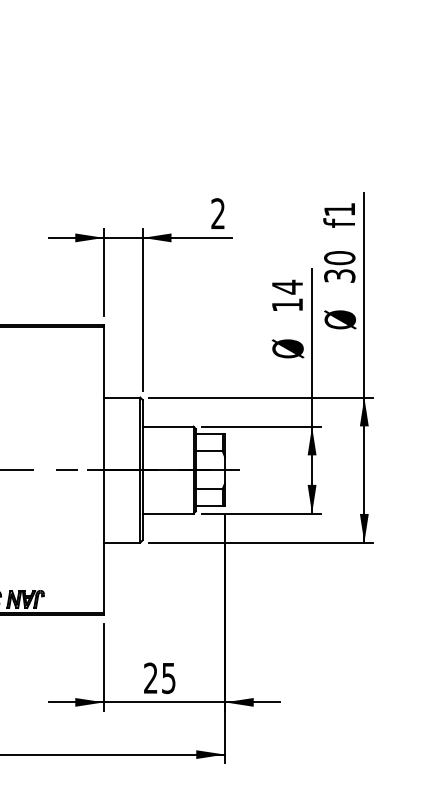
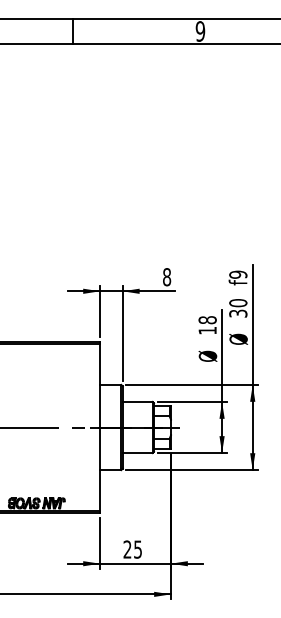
text: (340, 209) -> (238, 274), f1 -> f9
text: (219, 214) -> (167, 277), 2 -> 8
text: (287, 285) -> (207, 319), 14 -> 18

